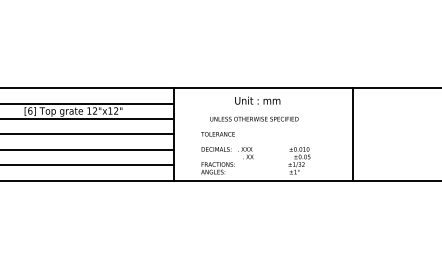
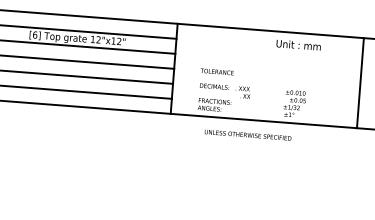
text: (257, 100) -> (298, 44), moved
text: (254, 118) -> (248, 134), moved
line: (353, 134) -> (360, 83), moved

